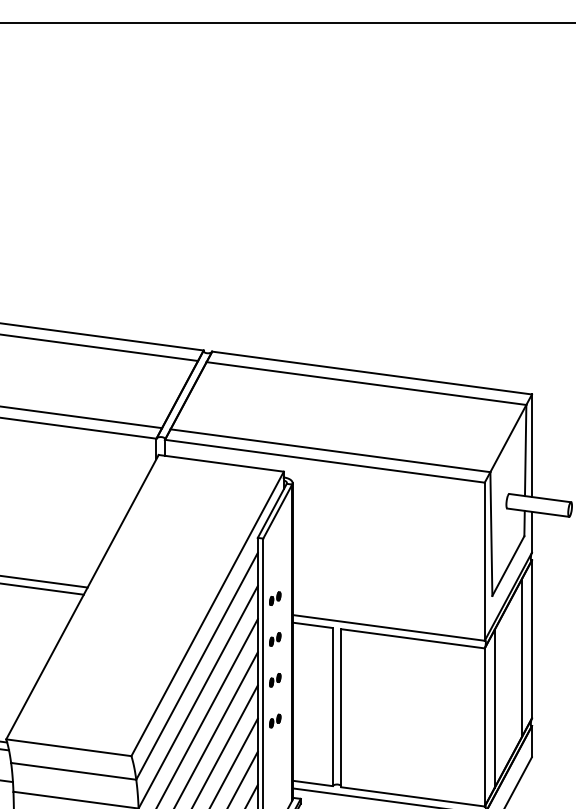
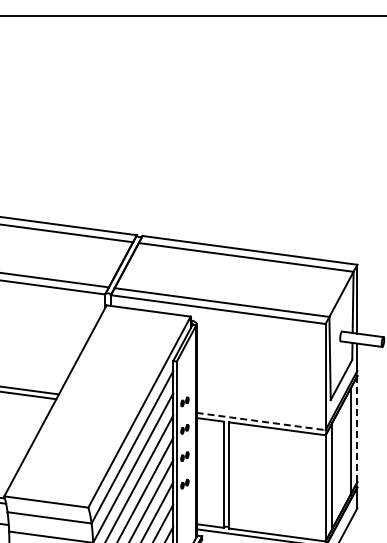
line: (389, 627) -> (261, 421), solid -> dashed
line: (532, 638) -> (357, 428), solid -> dashed

